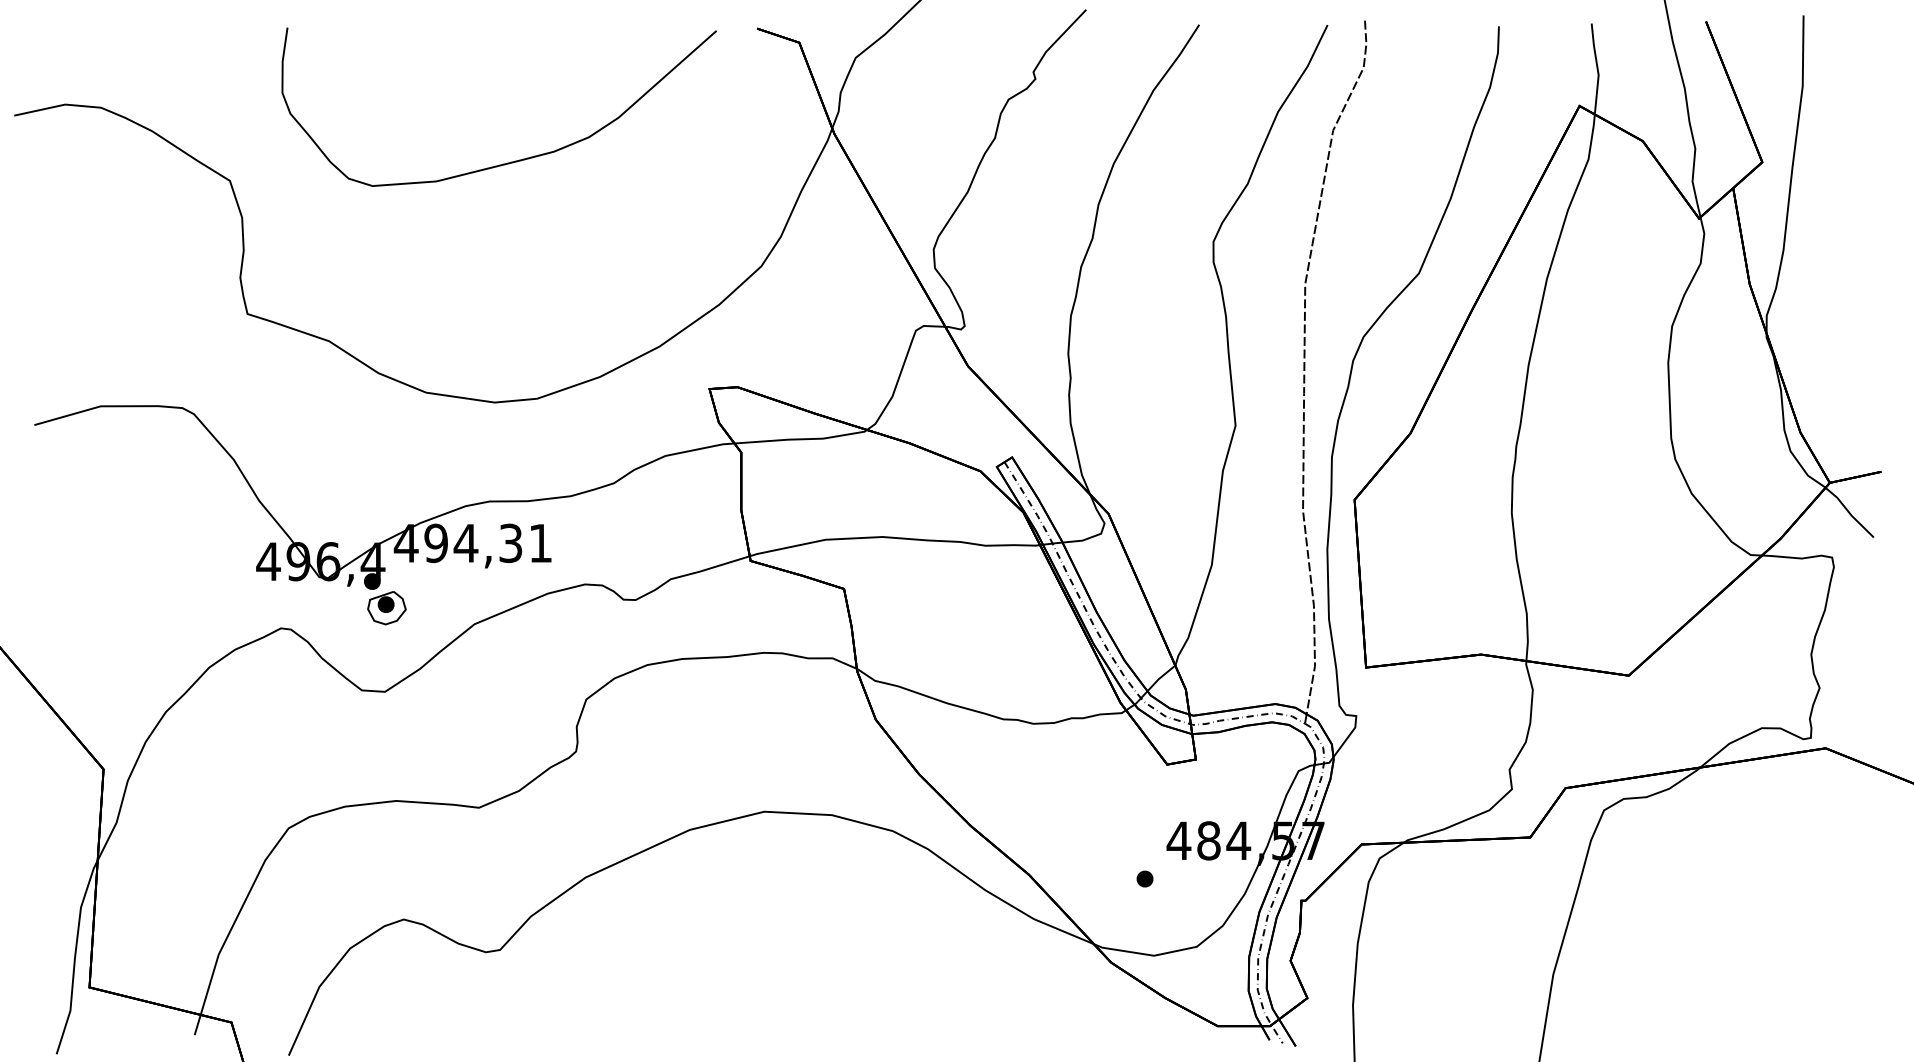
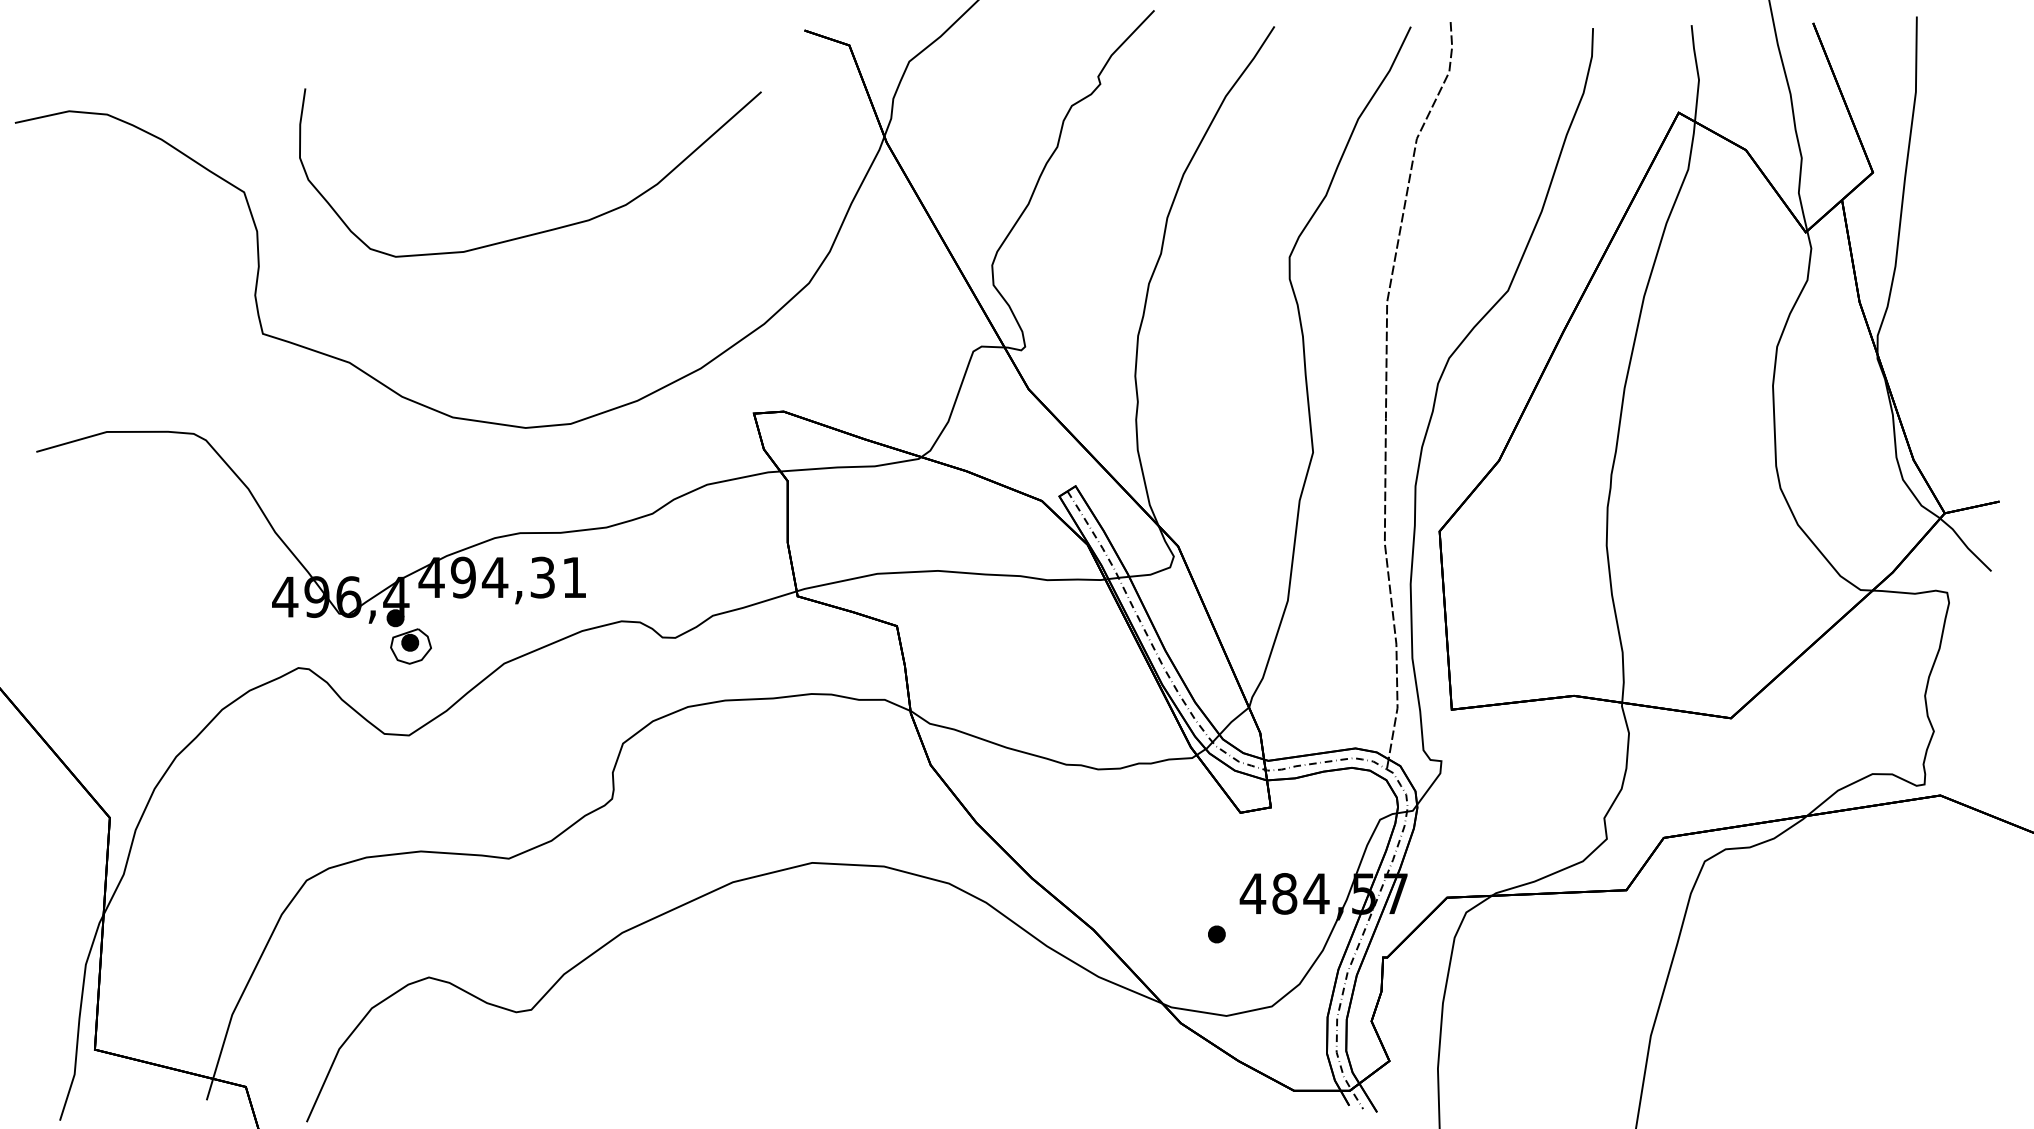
curve: (512, 161) -> (544, 230), moved

